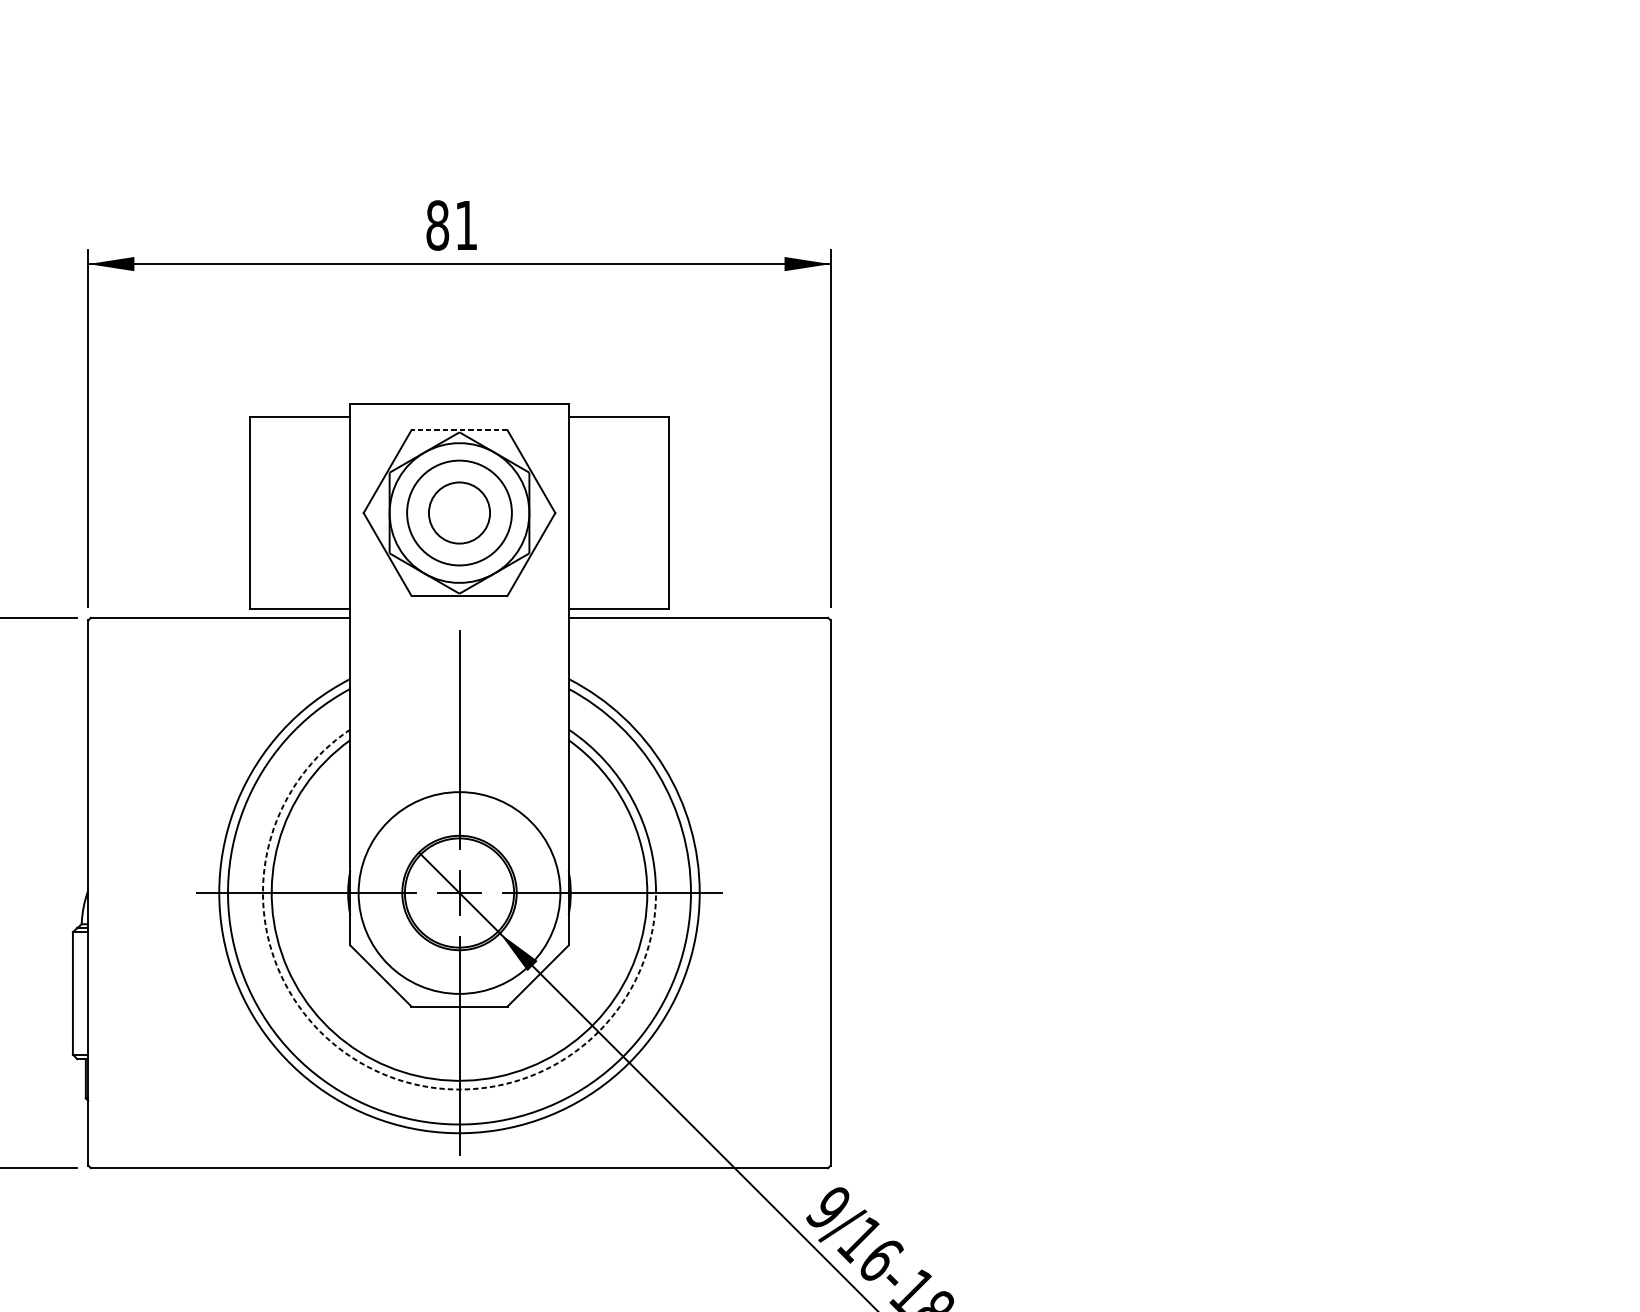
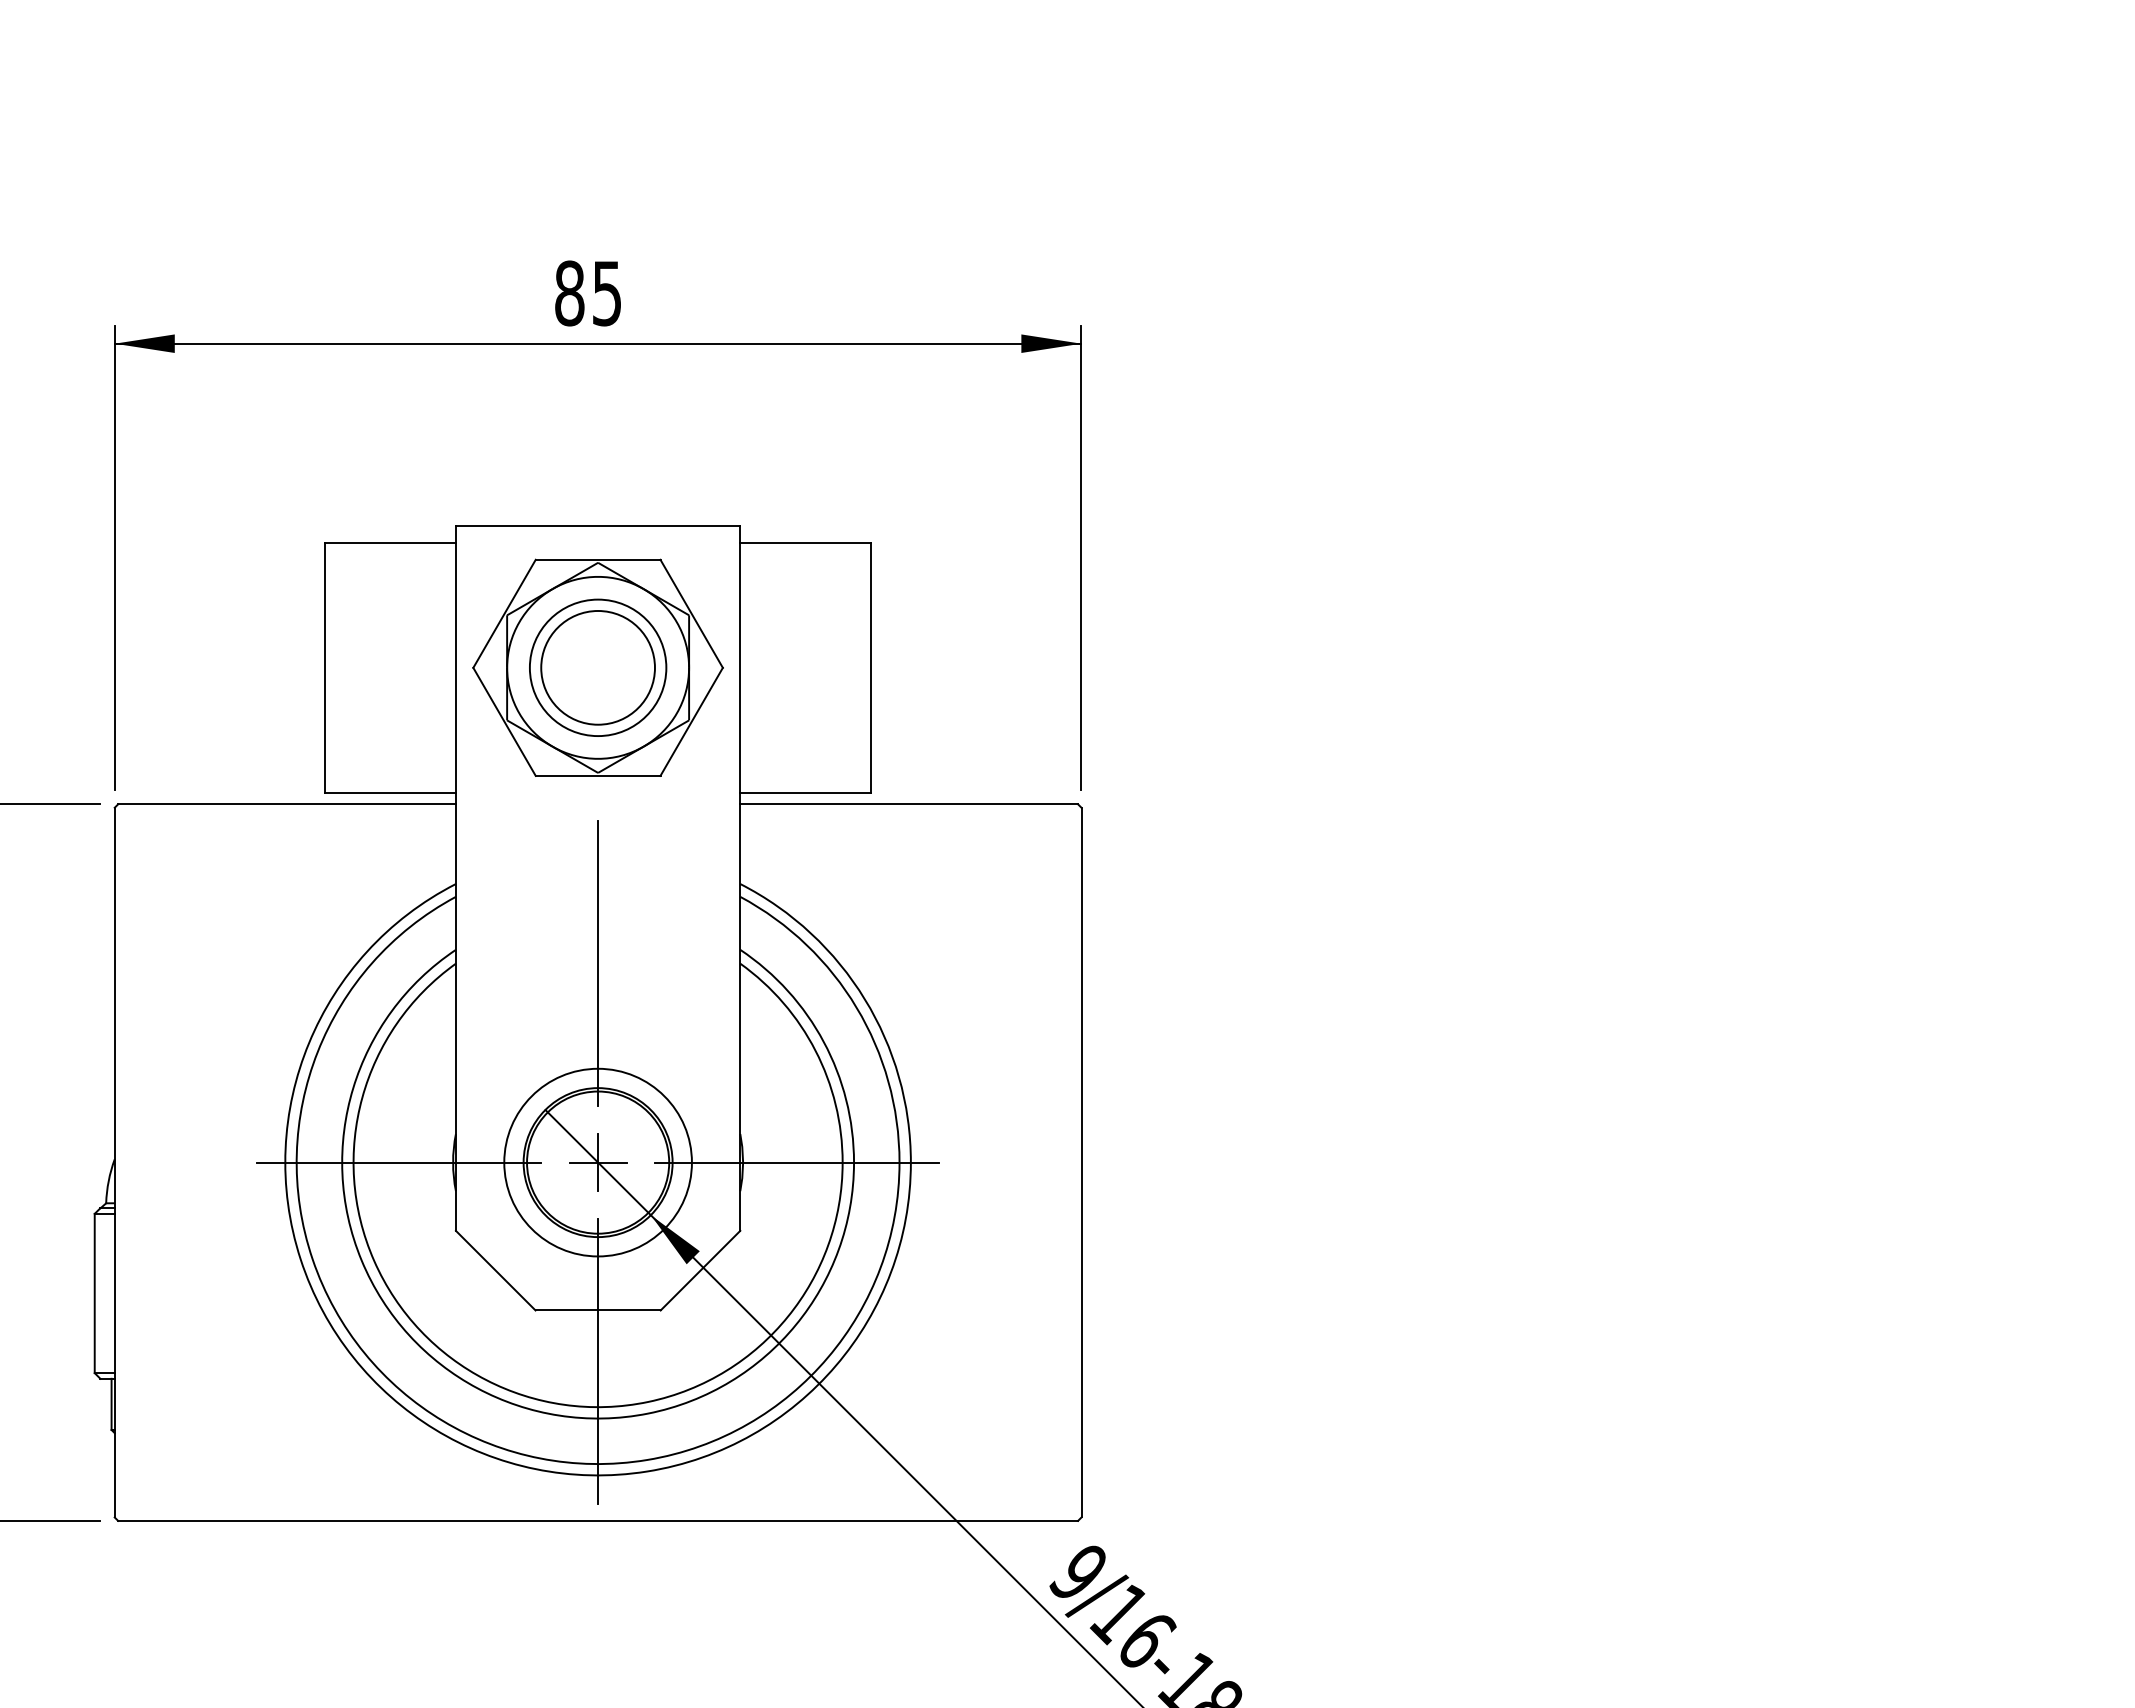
text: (465, 225) -> (606, 293), 81 -> 85
line: (459, 429) -> (597, 559), dashed -> solid
circle: (459, 512) -> (597, 667), size x1.43
circle: (459, 892) -> (597, 1162), size x0.71
arc: (366, 1066) -> (477, 1388), dashed -> solid

